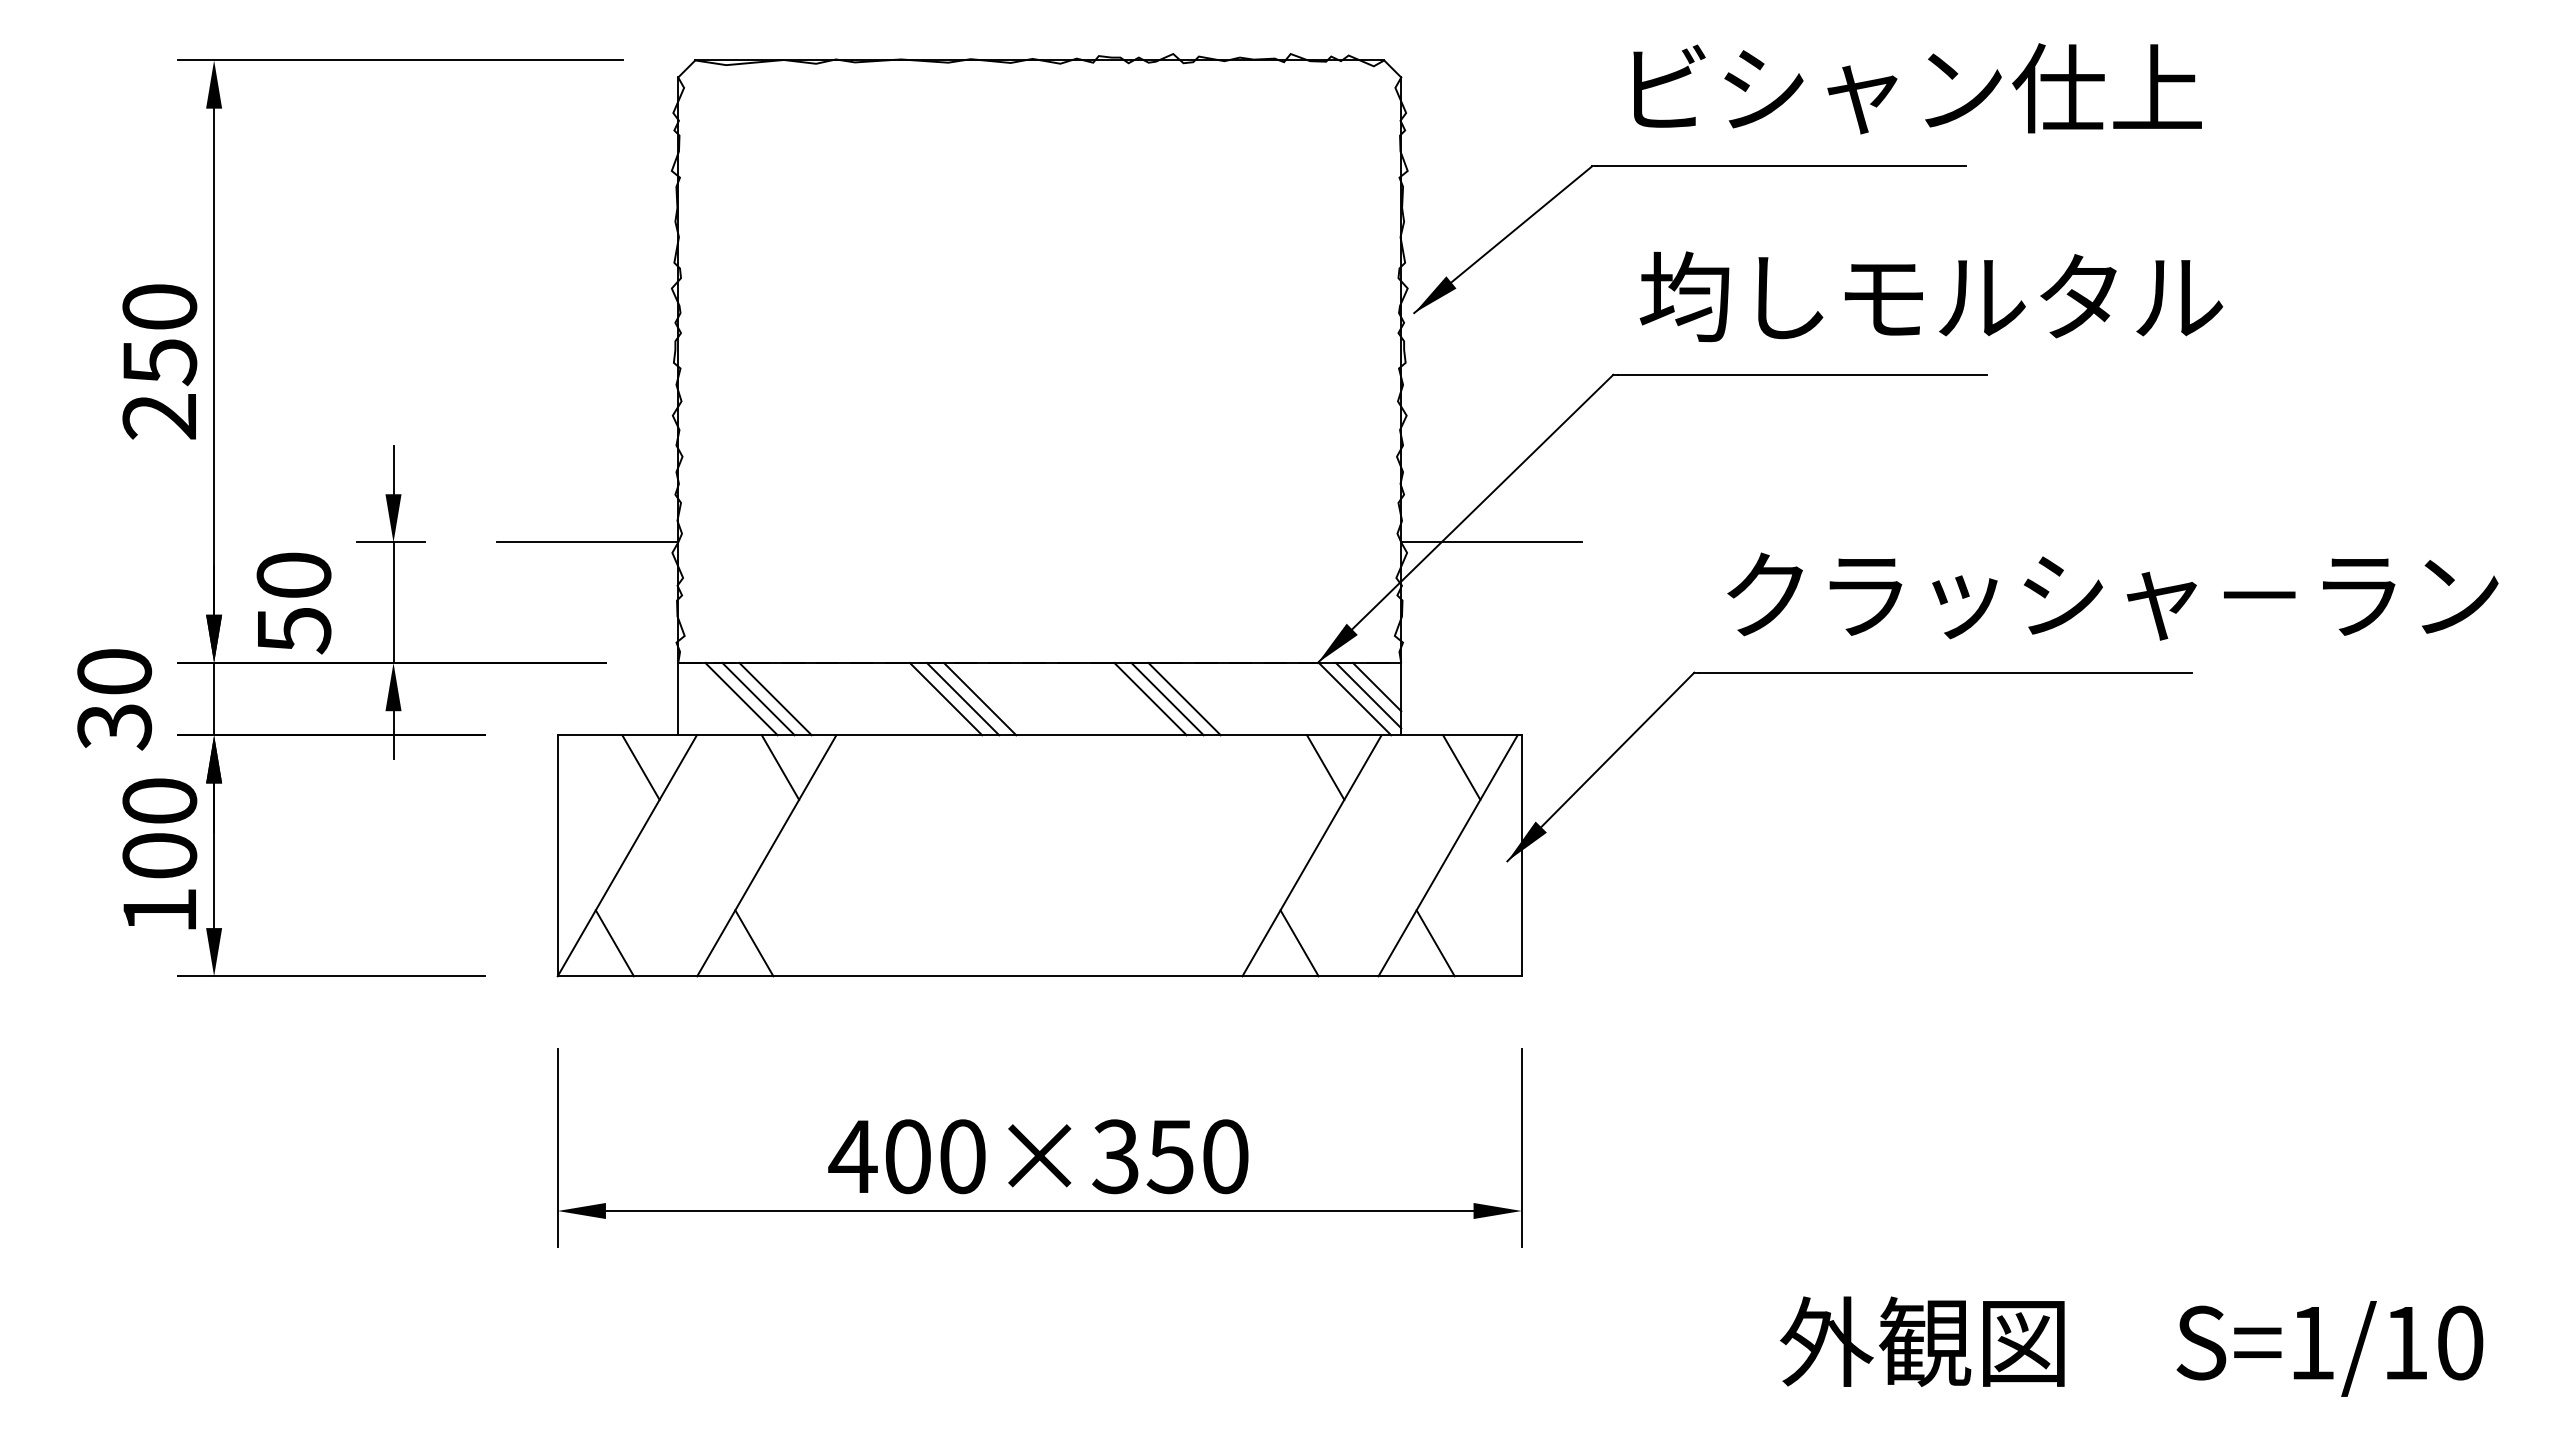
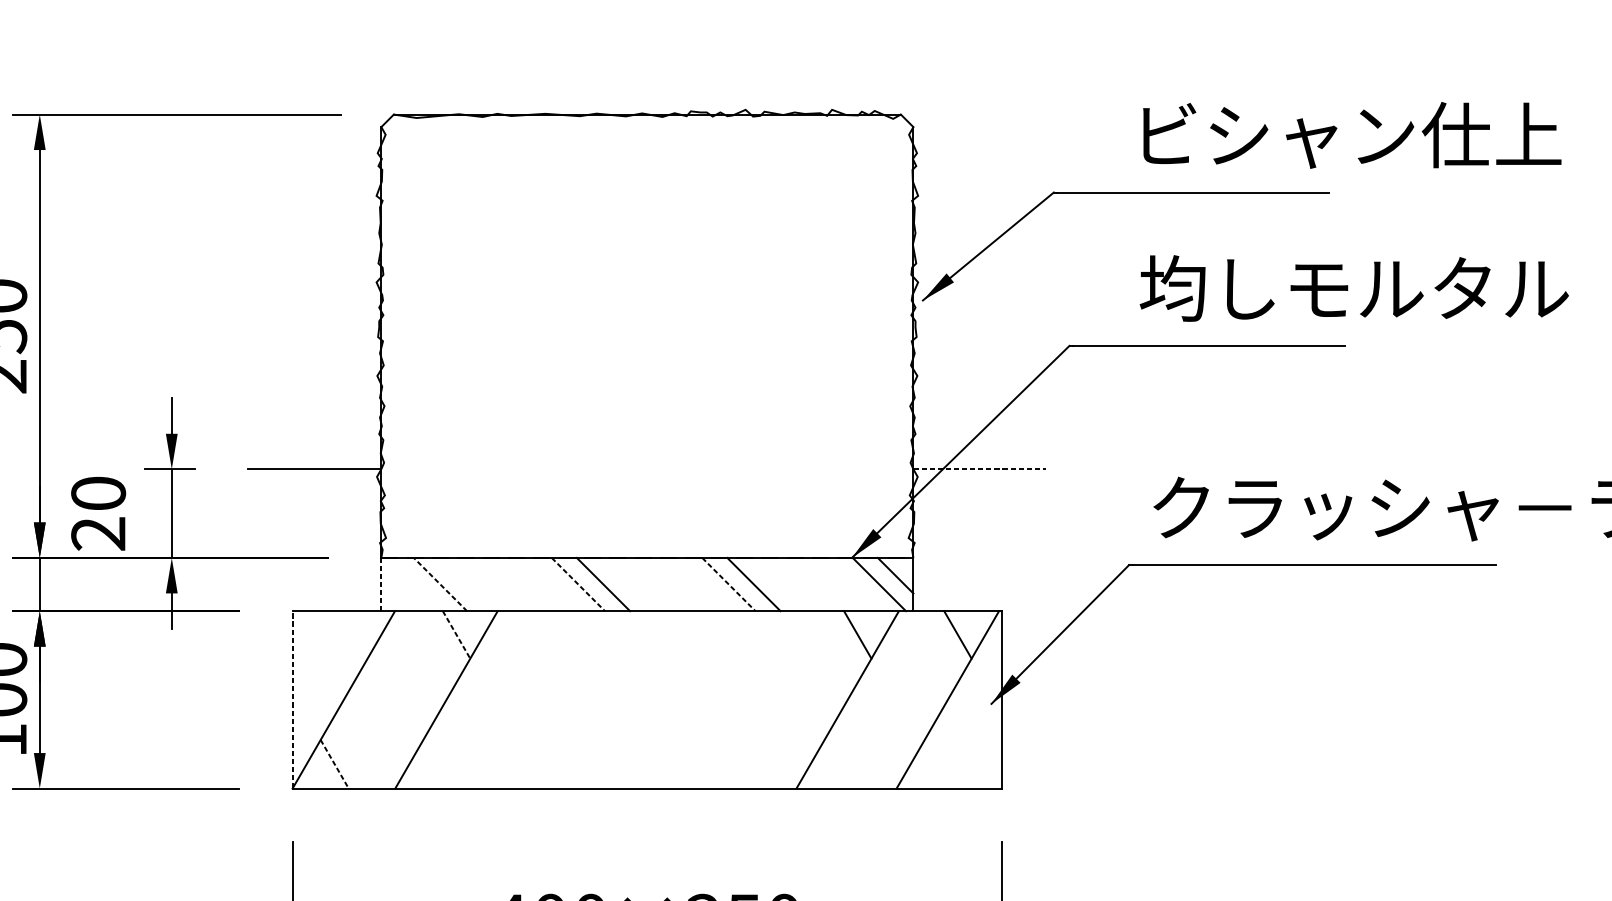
text: (1917, 88) -> (1352, 135), moved
text: (1931, 296) -> (1354, 288), moved
line: (1492, 542) -> (980, 469), solid -> dashed
text: (293, 630) -> (98, 534), 50 -> 20
line: (1368, 695) -> (889, 581), removed
line: (678, 698) -> (381, 584), solid -> dashed
line: (741, 698) -> (427, 584), removed
line: (758, 698) -> (440, 584), solid -> dashed
line: (775, 698) -> (452, 584), removed
line: (962, 698) -> (590, 584), removed
line: (1167, 698) -> (741, 584), removed
line: (946, 699) -> (578, 584), solid -> dashed
line: (1150, 699) -> (728, 584), solid -> dashed
line: (640, 767) -> (353, 634), removed
line: (780, 767) -> (456, 634), solid -> dashed
line: (557, 855) -> (292, 699), solid -> dashed
line: (615, 943) -> (335, 764), solid -> dashed
line: (754, 943) -> (437, 764), removed
line: (1299, 943) -> (838, 764), removed
line: (1435, 943) -> (938, 764), removed

